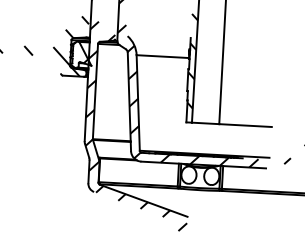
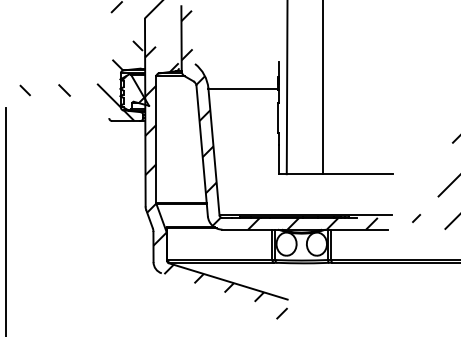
hatch: (192, 61) -> (282, 92), removed

